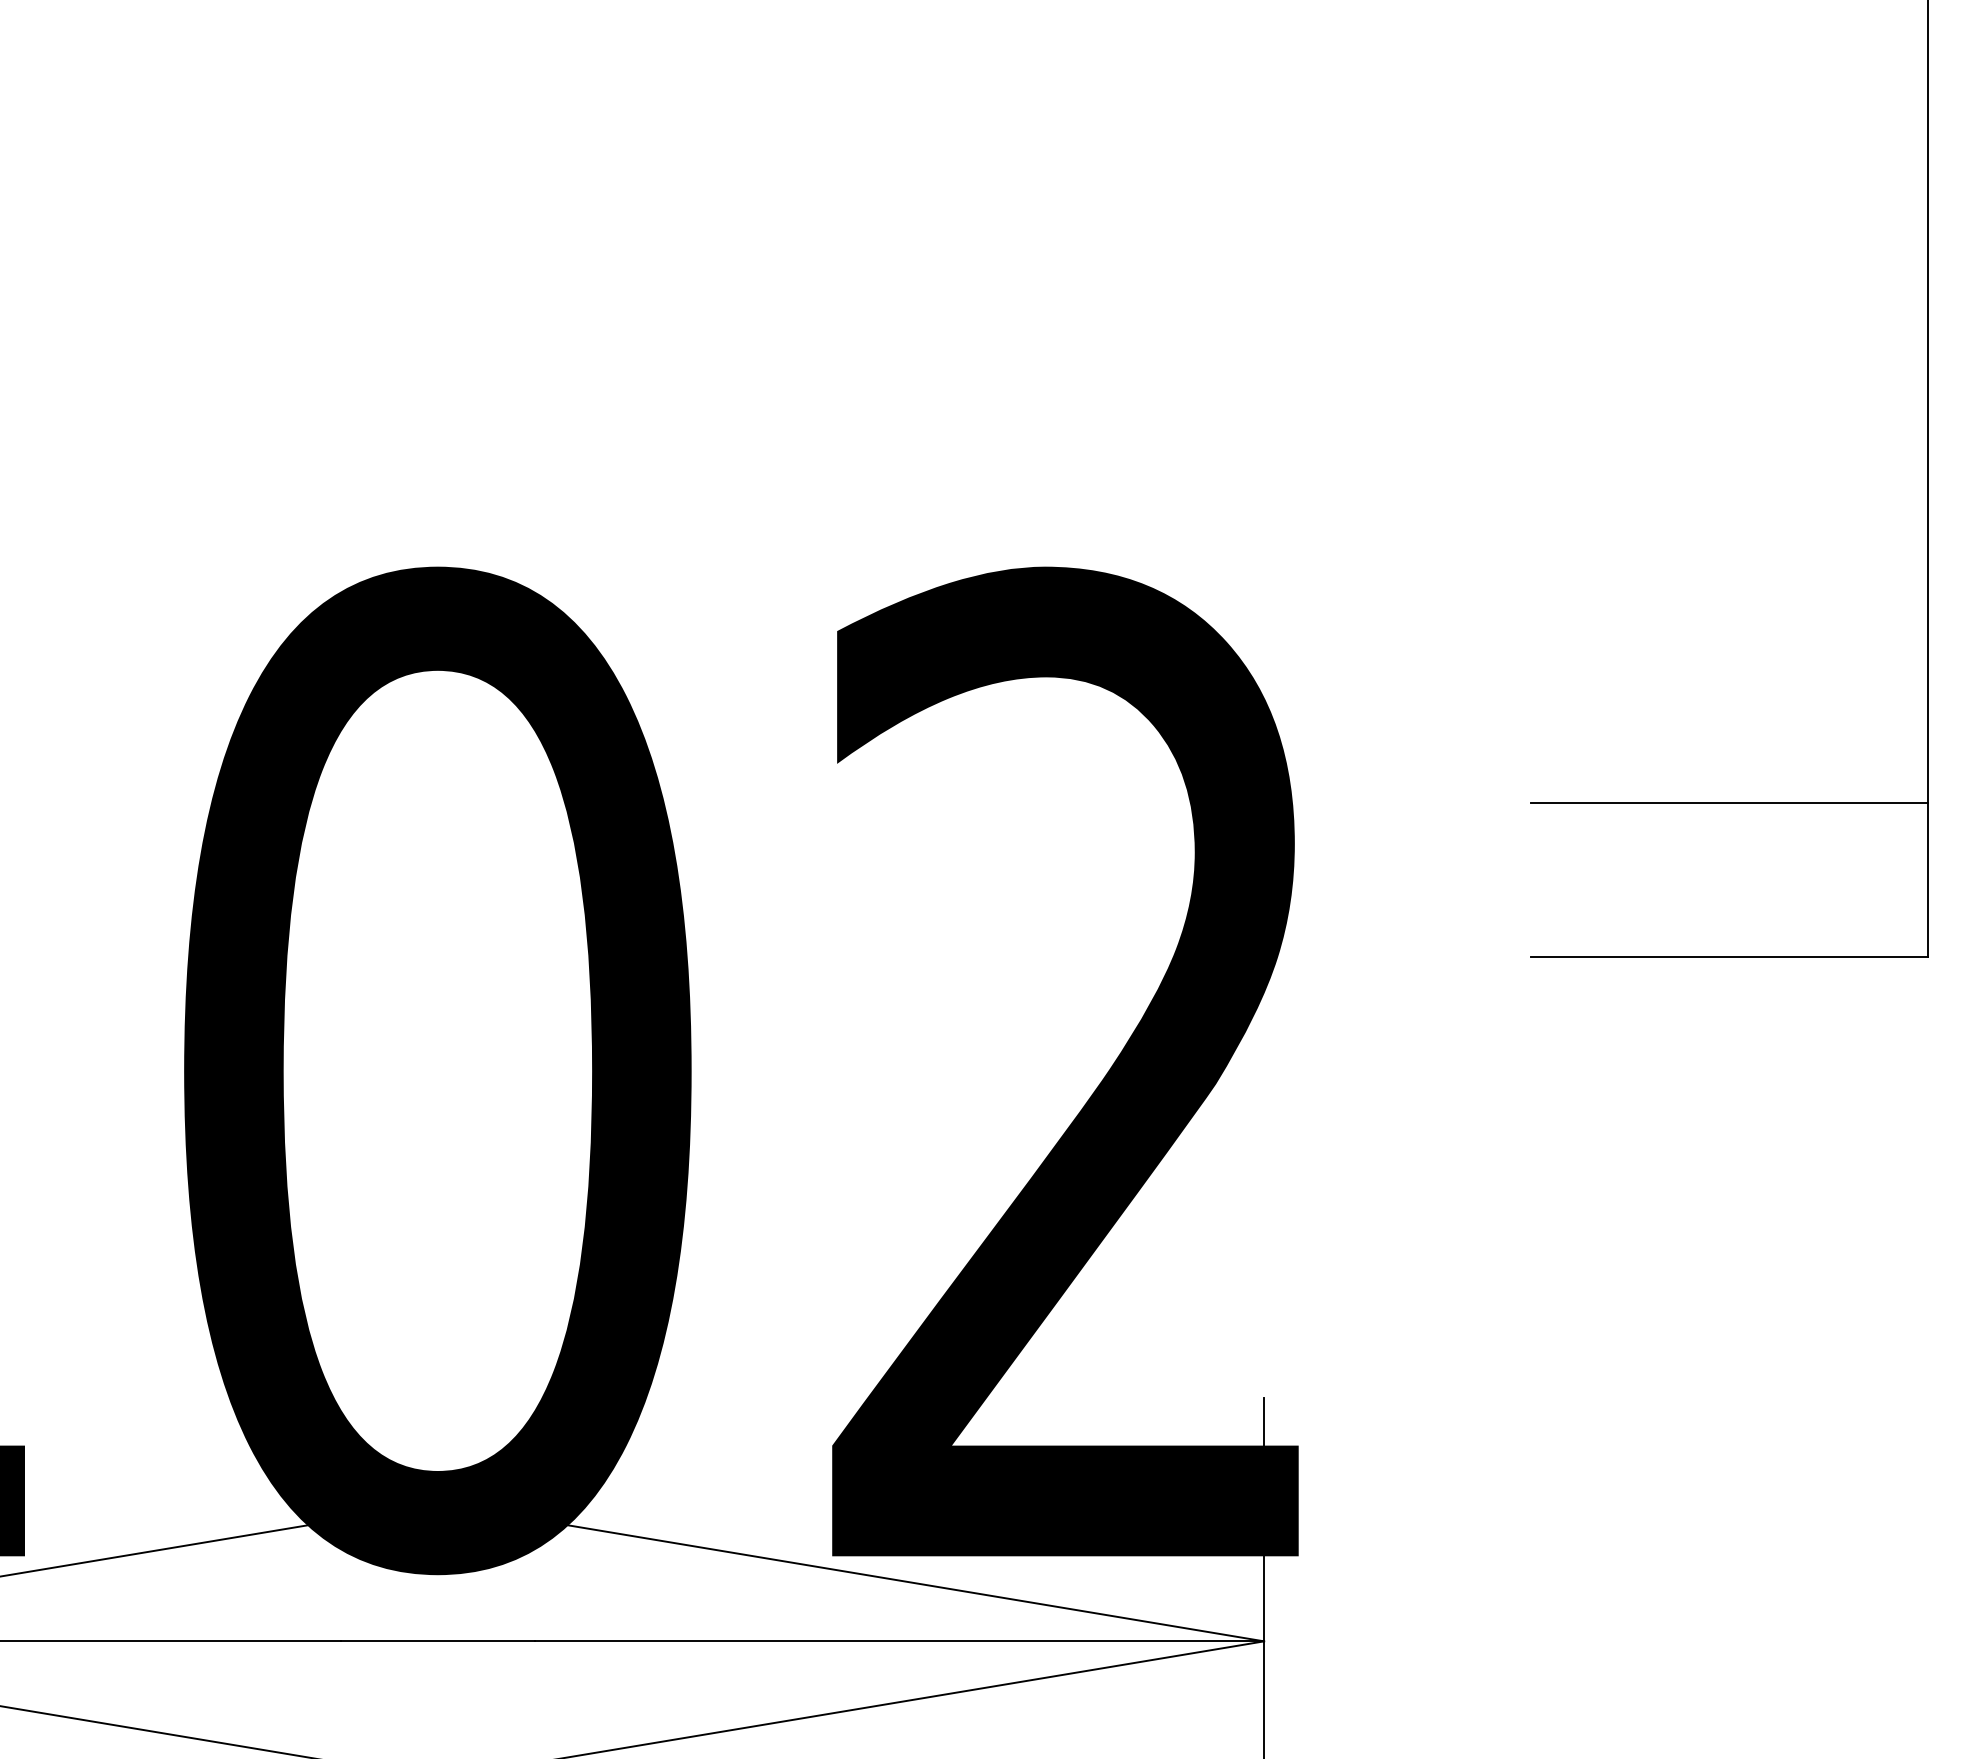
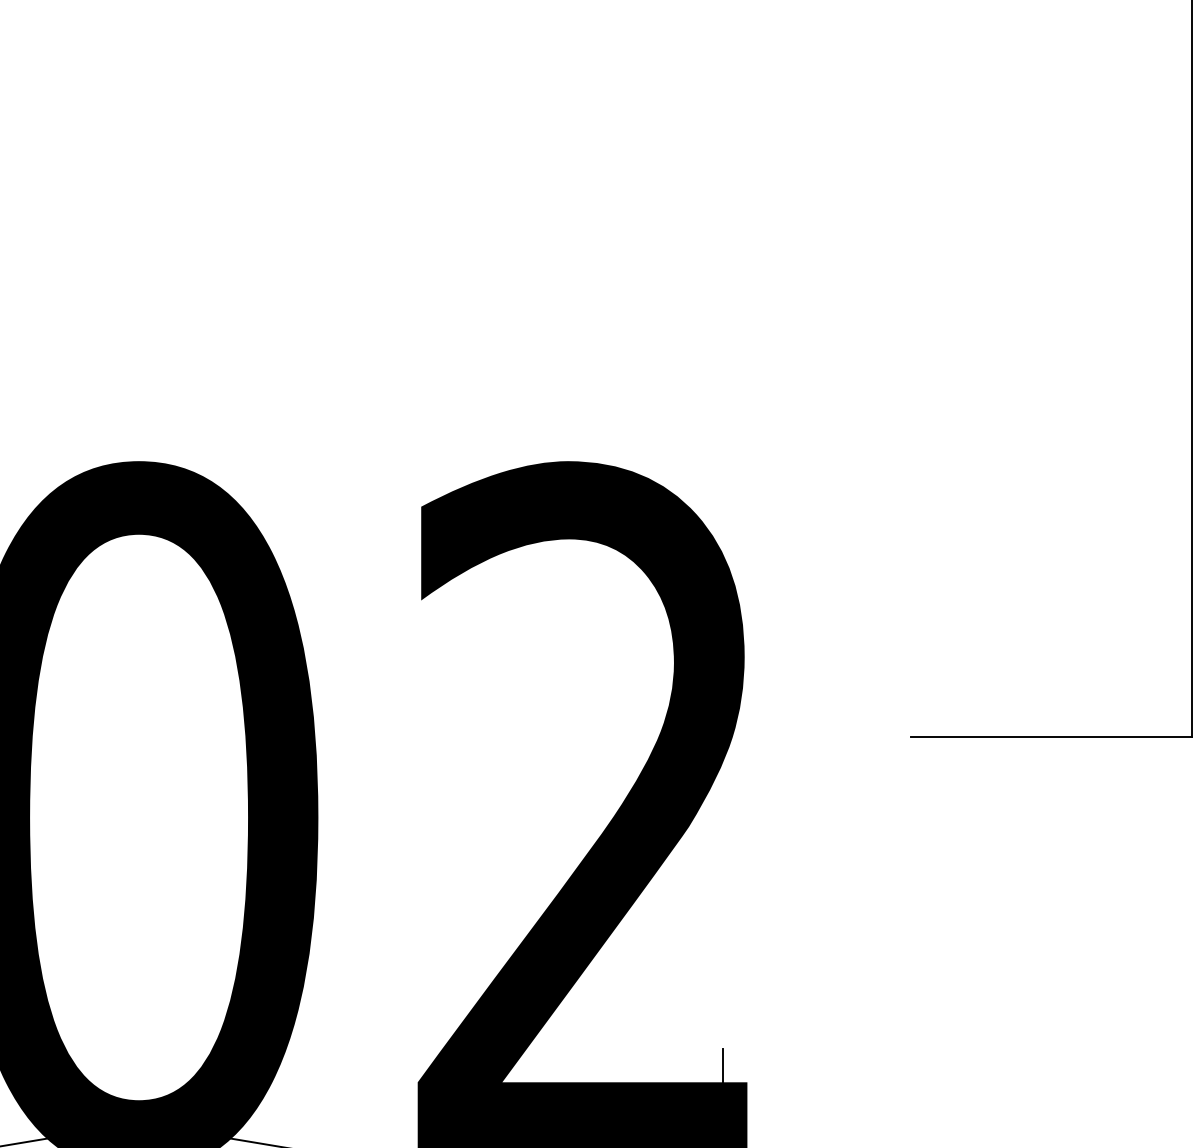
line: (1729, 802) -> (1051, 627), removed

